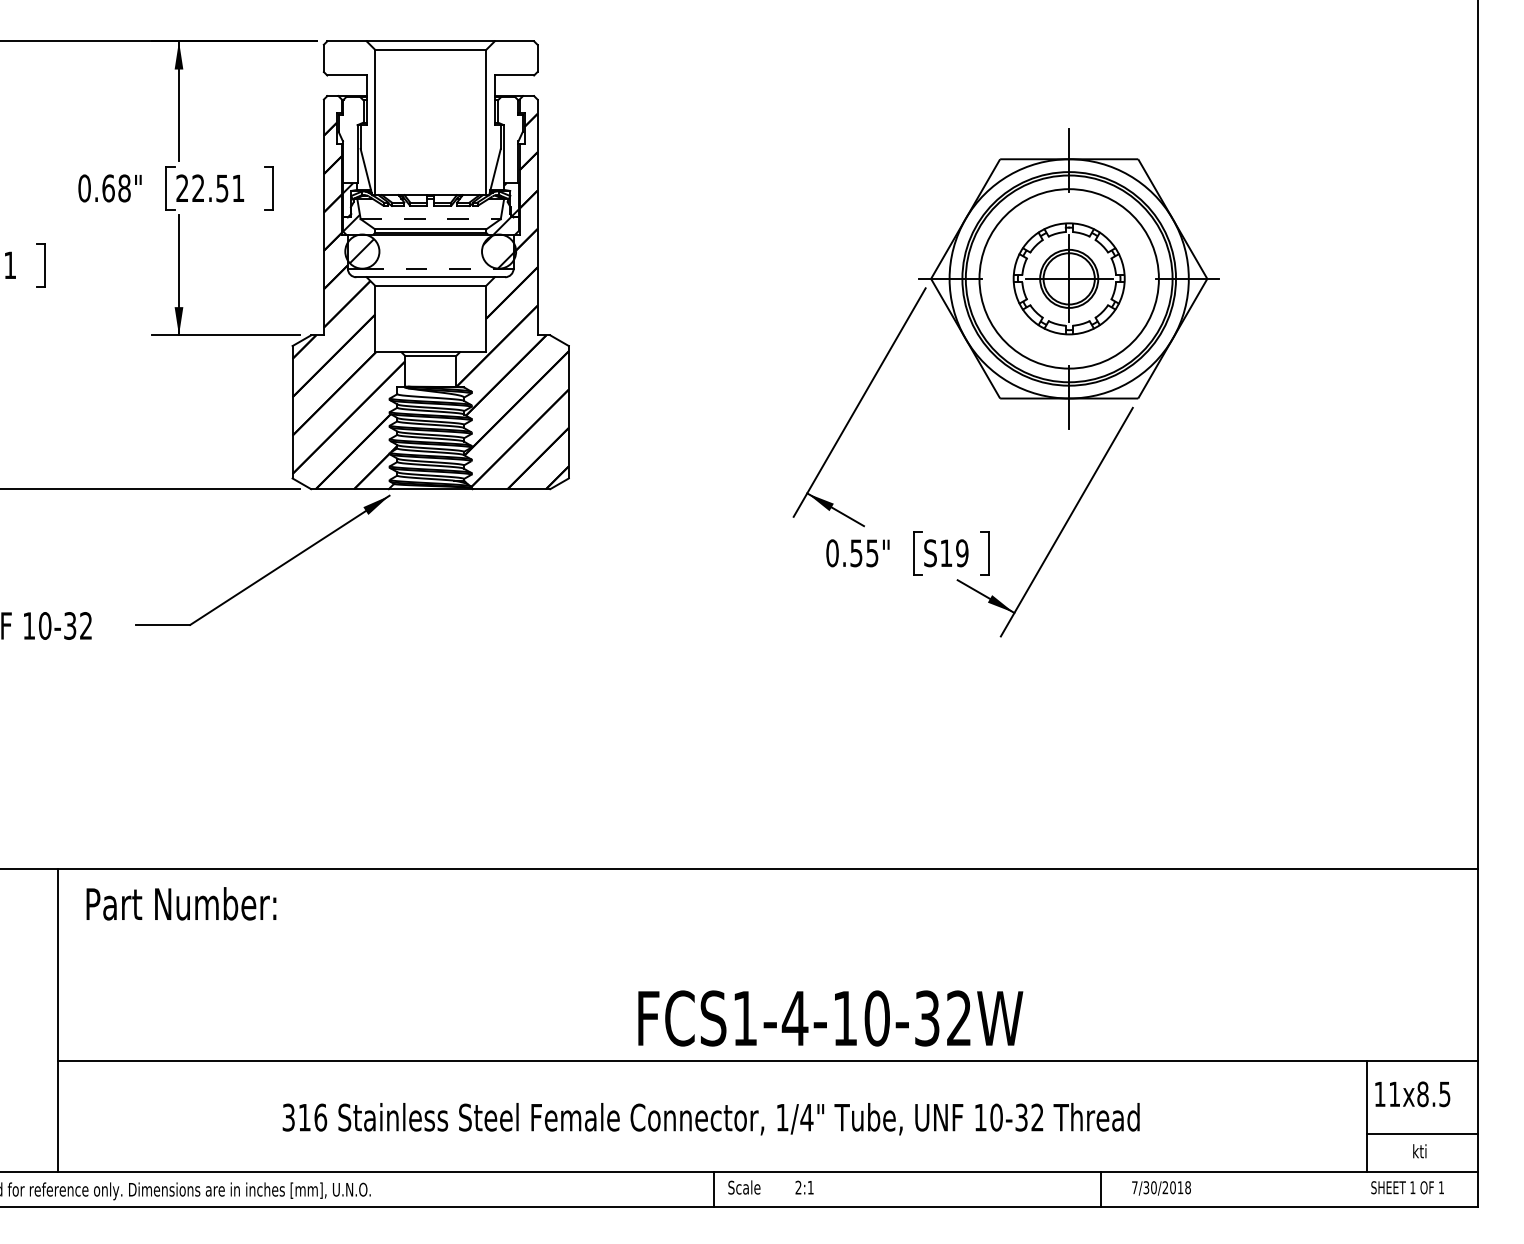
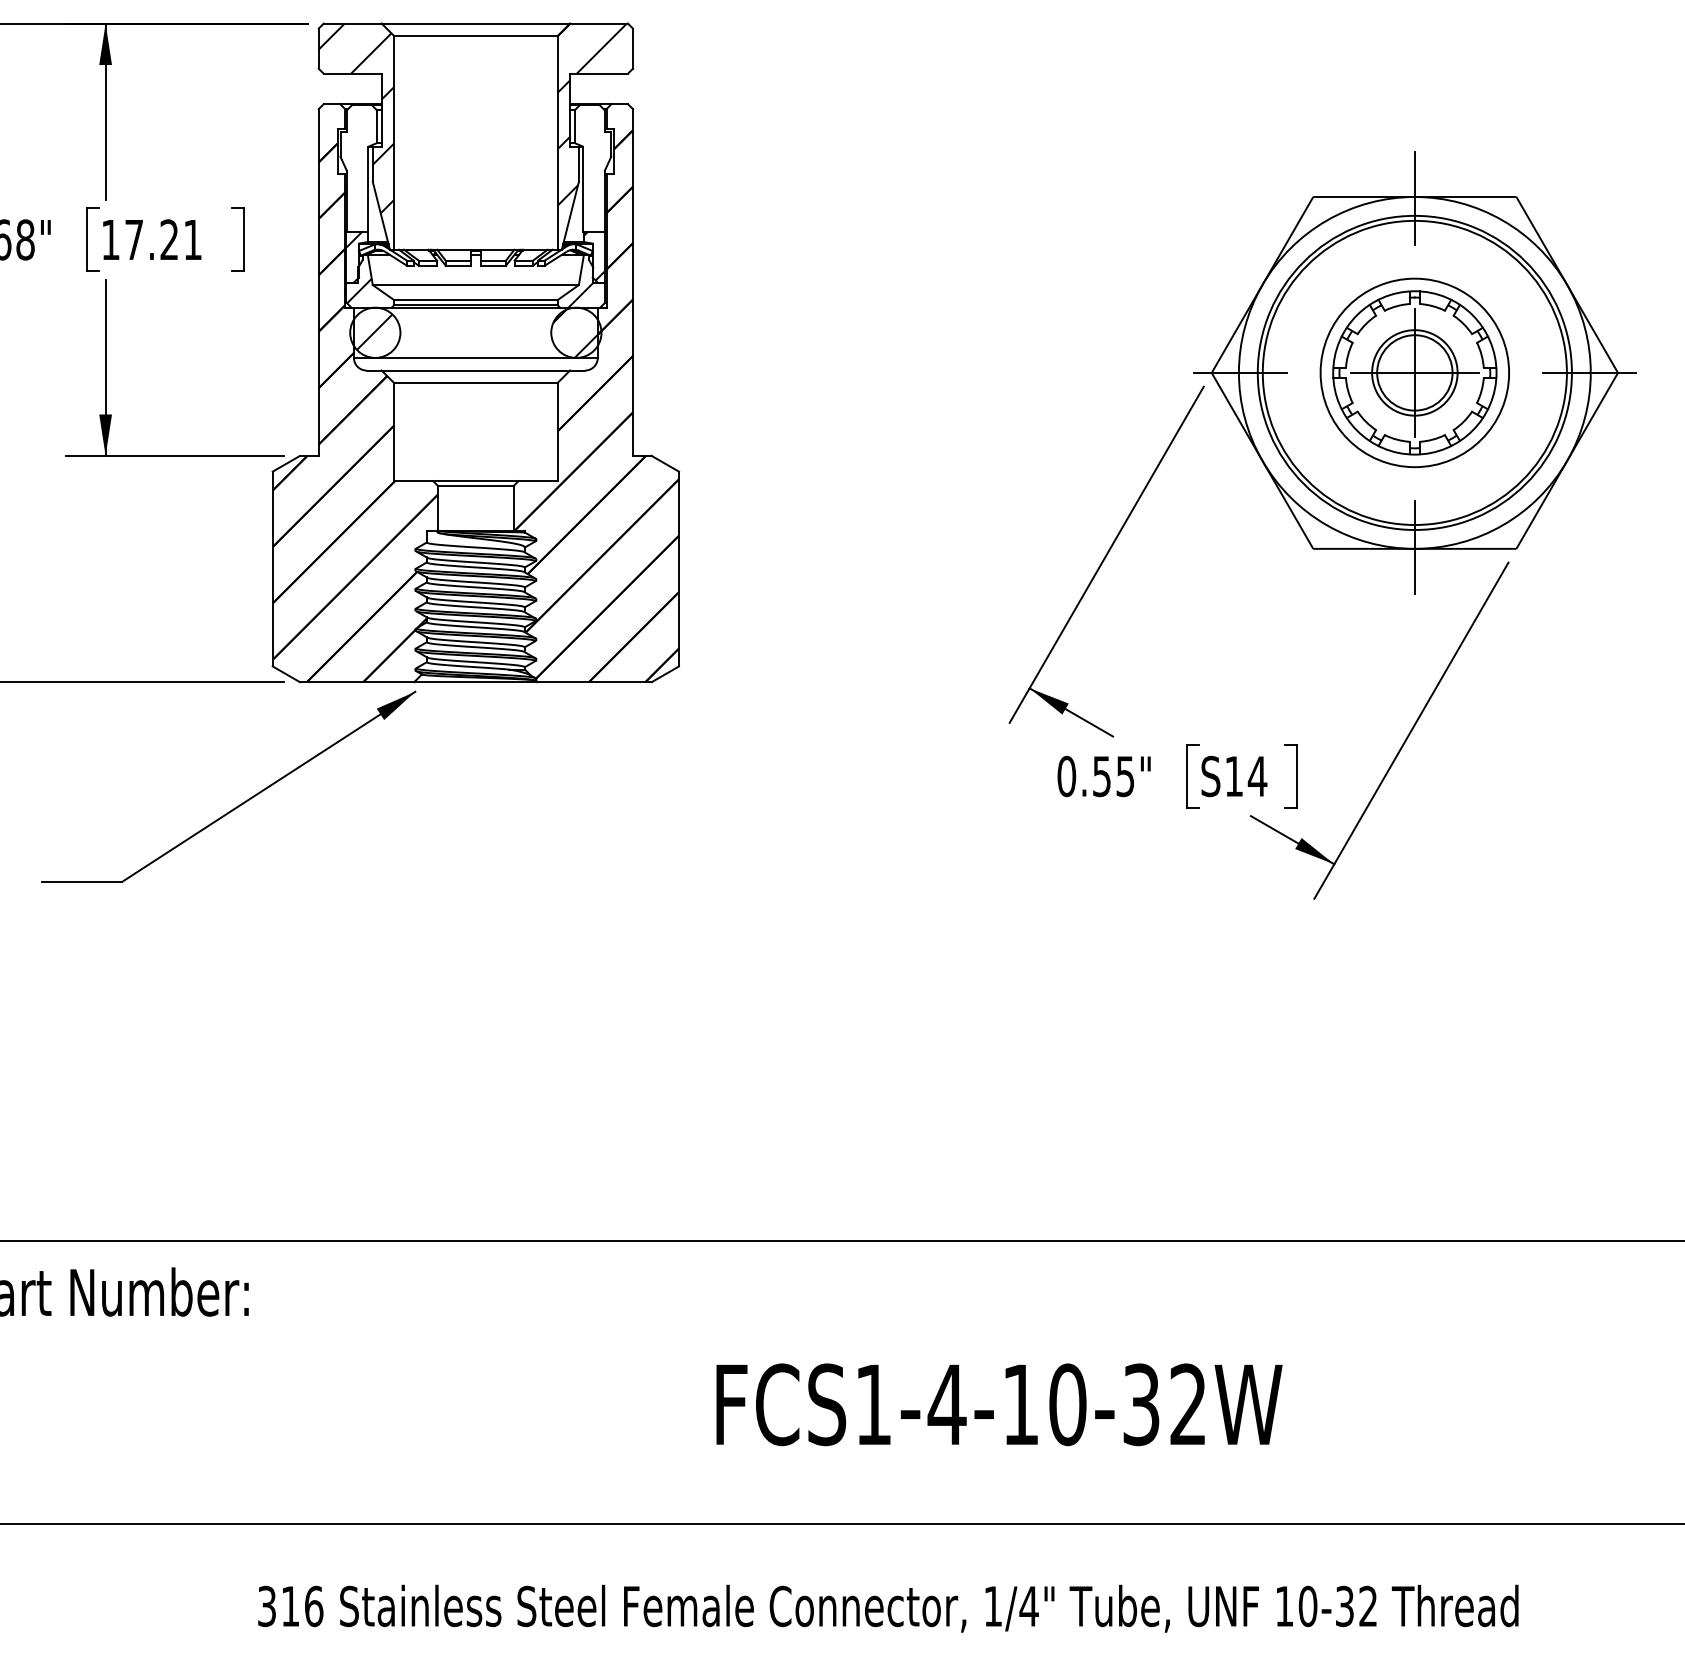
hatch: (509, 103) -> (591, 114), added
hatch: (349, 105) -> (356, 117), added
text: (202, 188) -> (140, 239), 22.51 -> 17.21
line: (431, 219) -> (476, 285), dashed -> solid
line: (431, 268) -> (476, 357), dashed -> solid
circle: (1069, 278) -> (1415, 372), size x0.71
text: (961, 553) -> (1256, 776), S19 -> S14
text: (830, 1018) -> (999, 1404), moved

